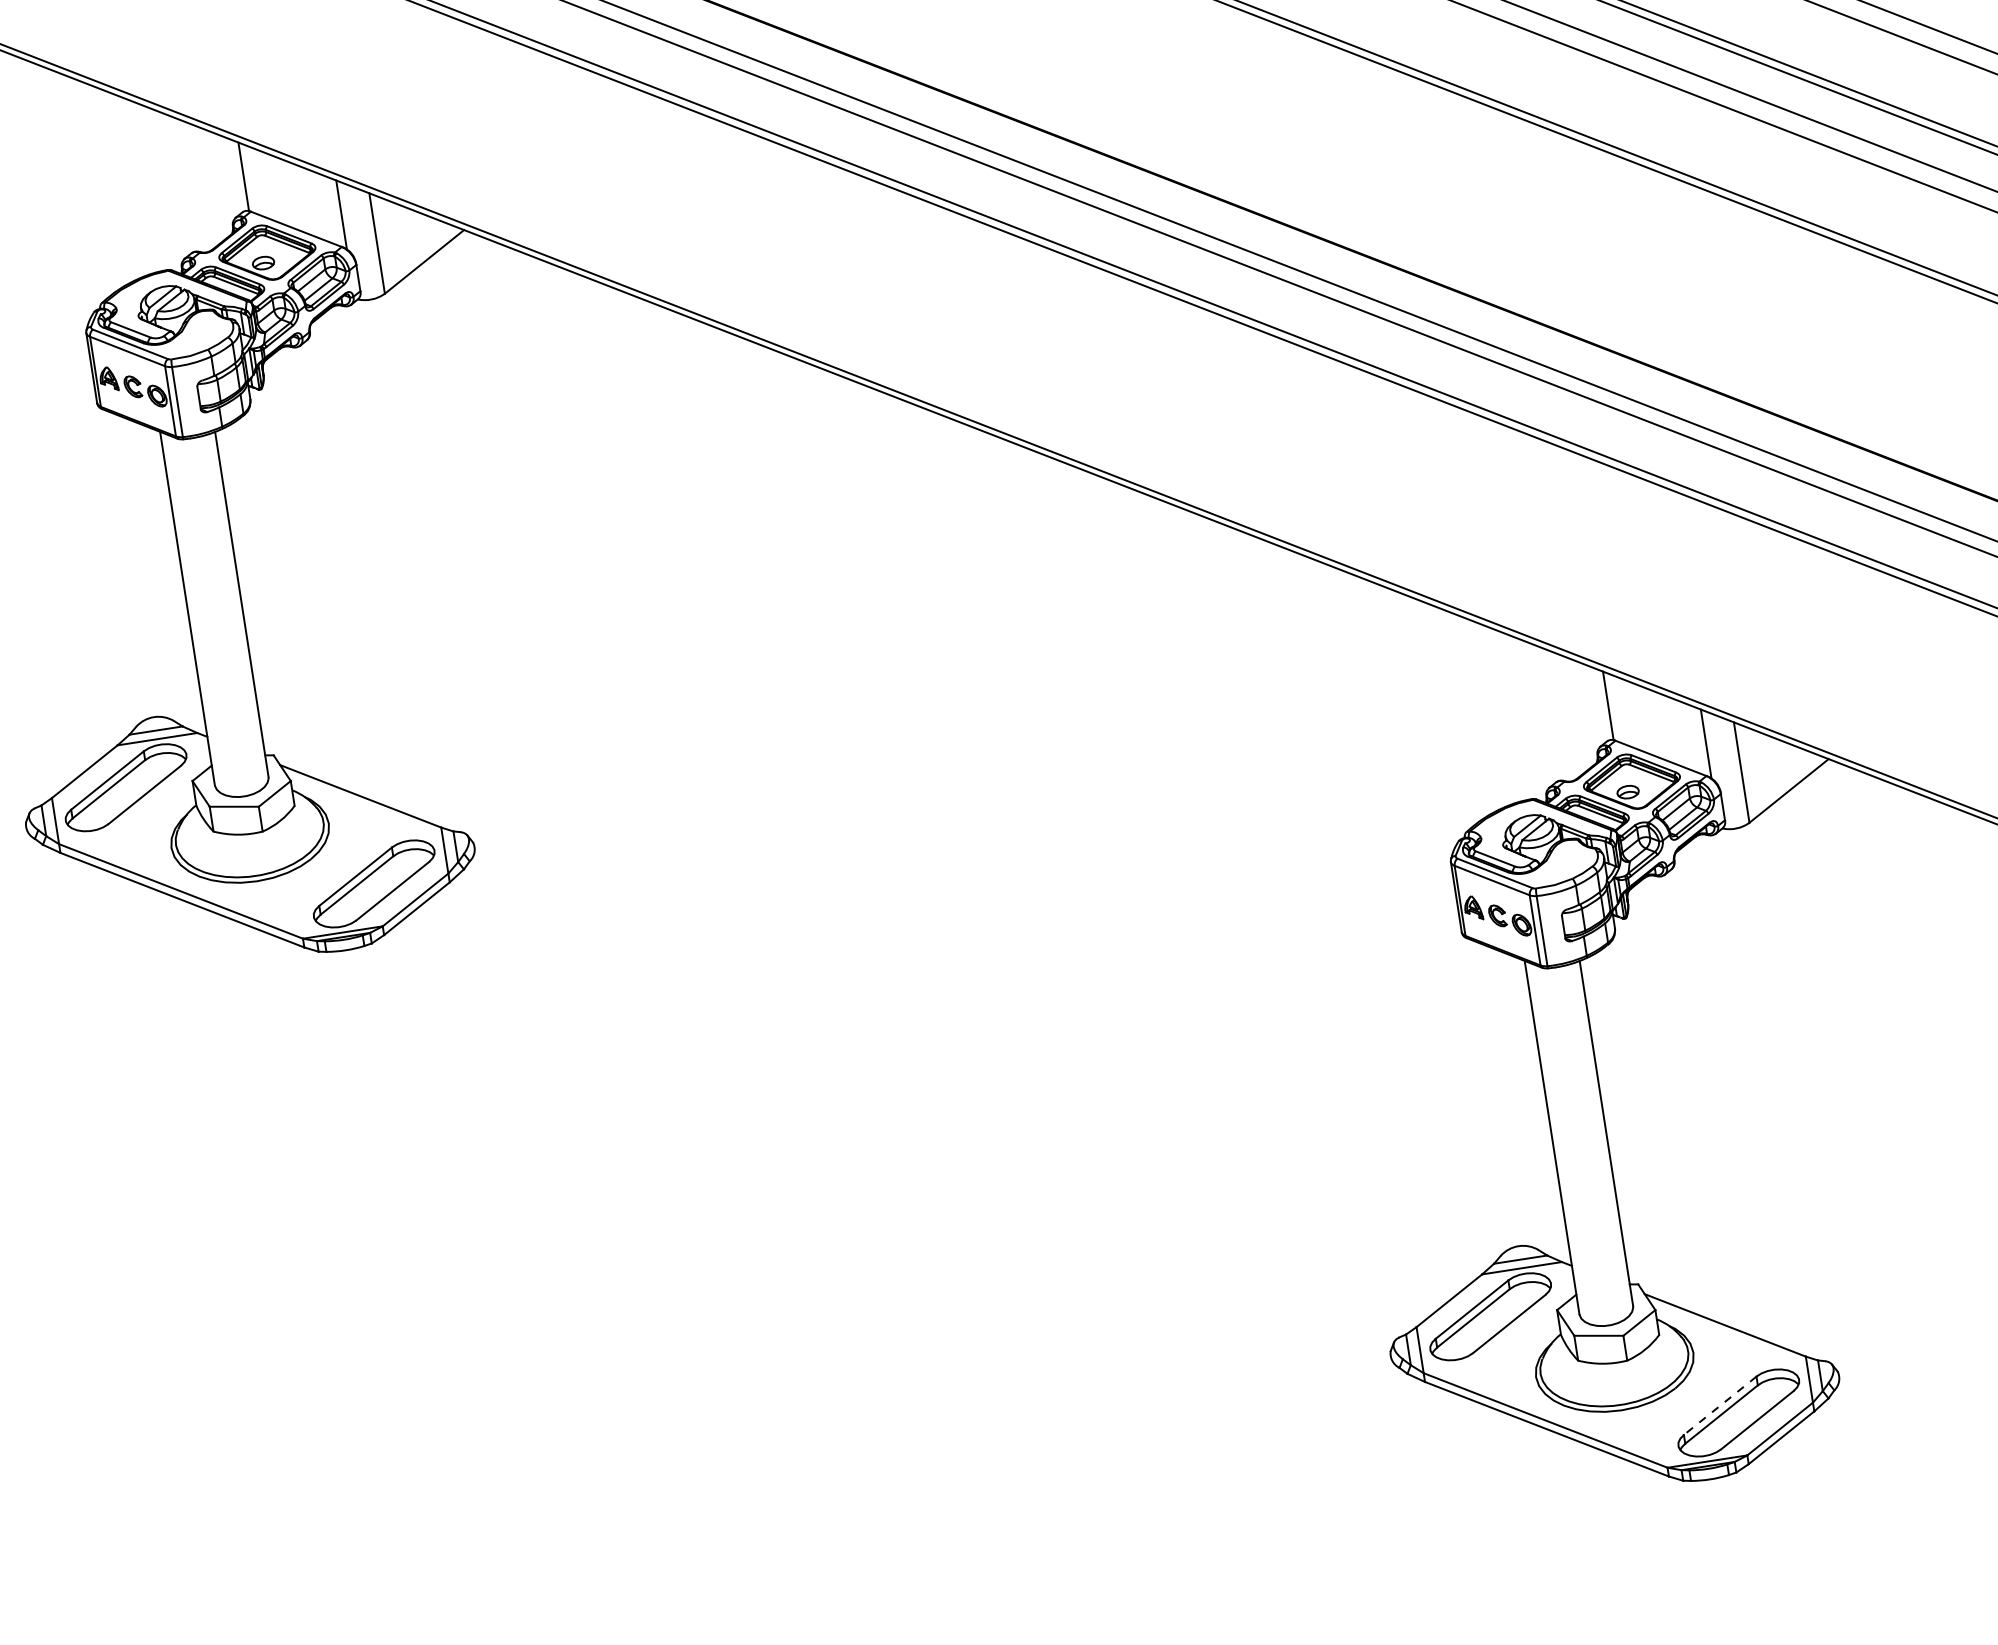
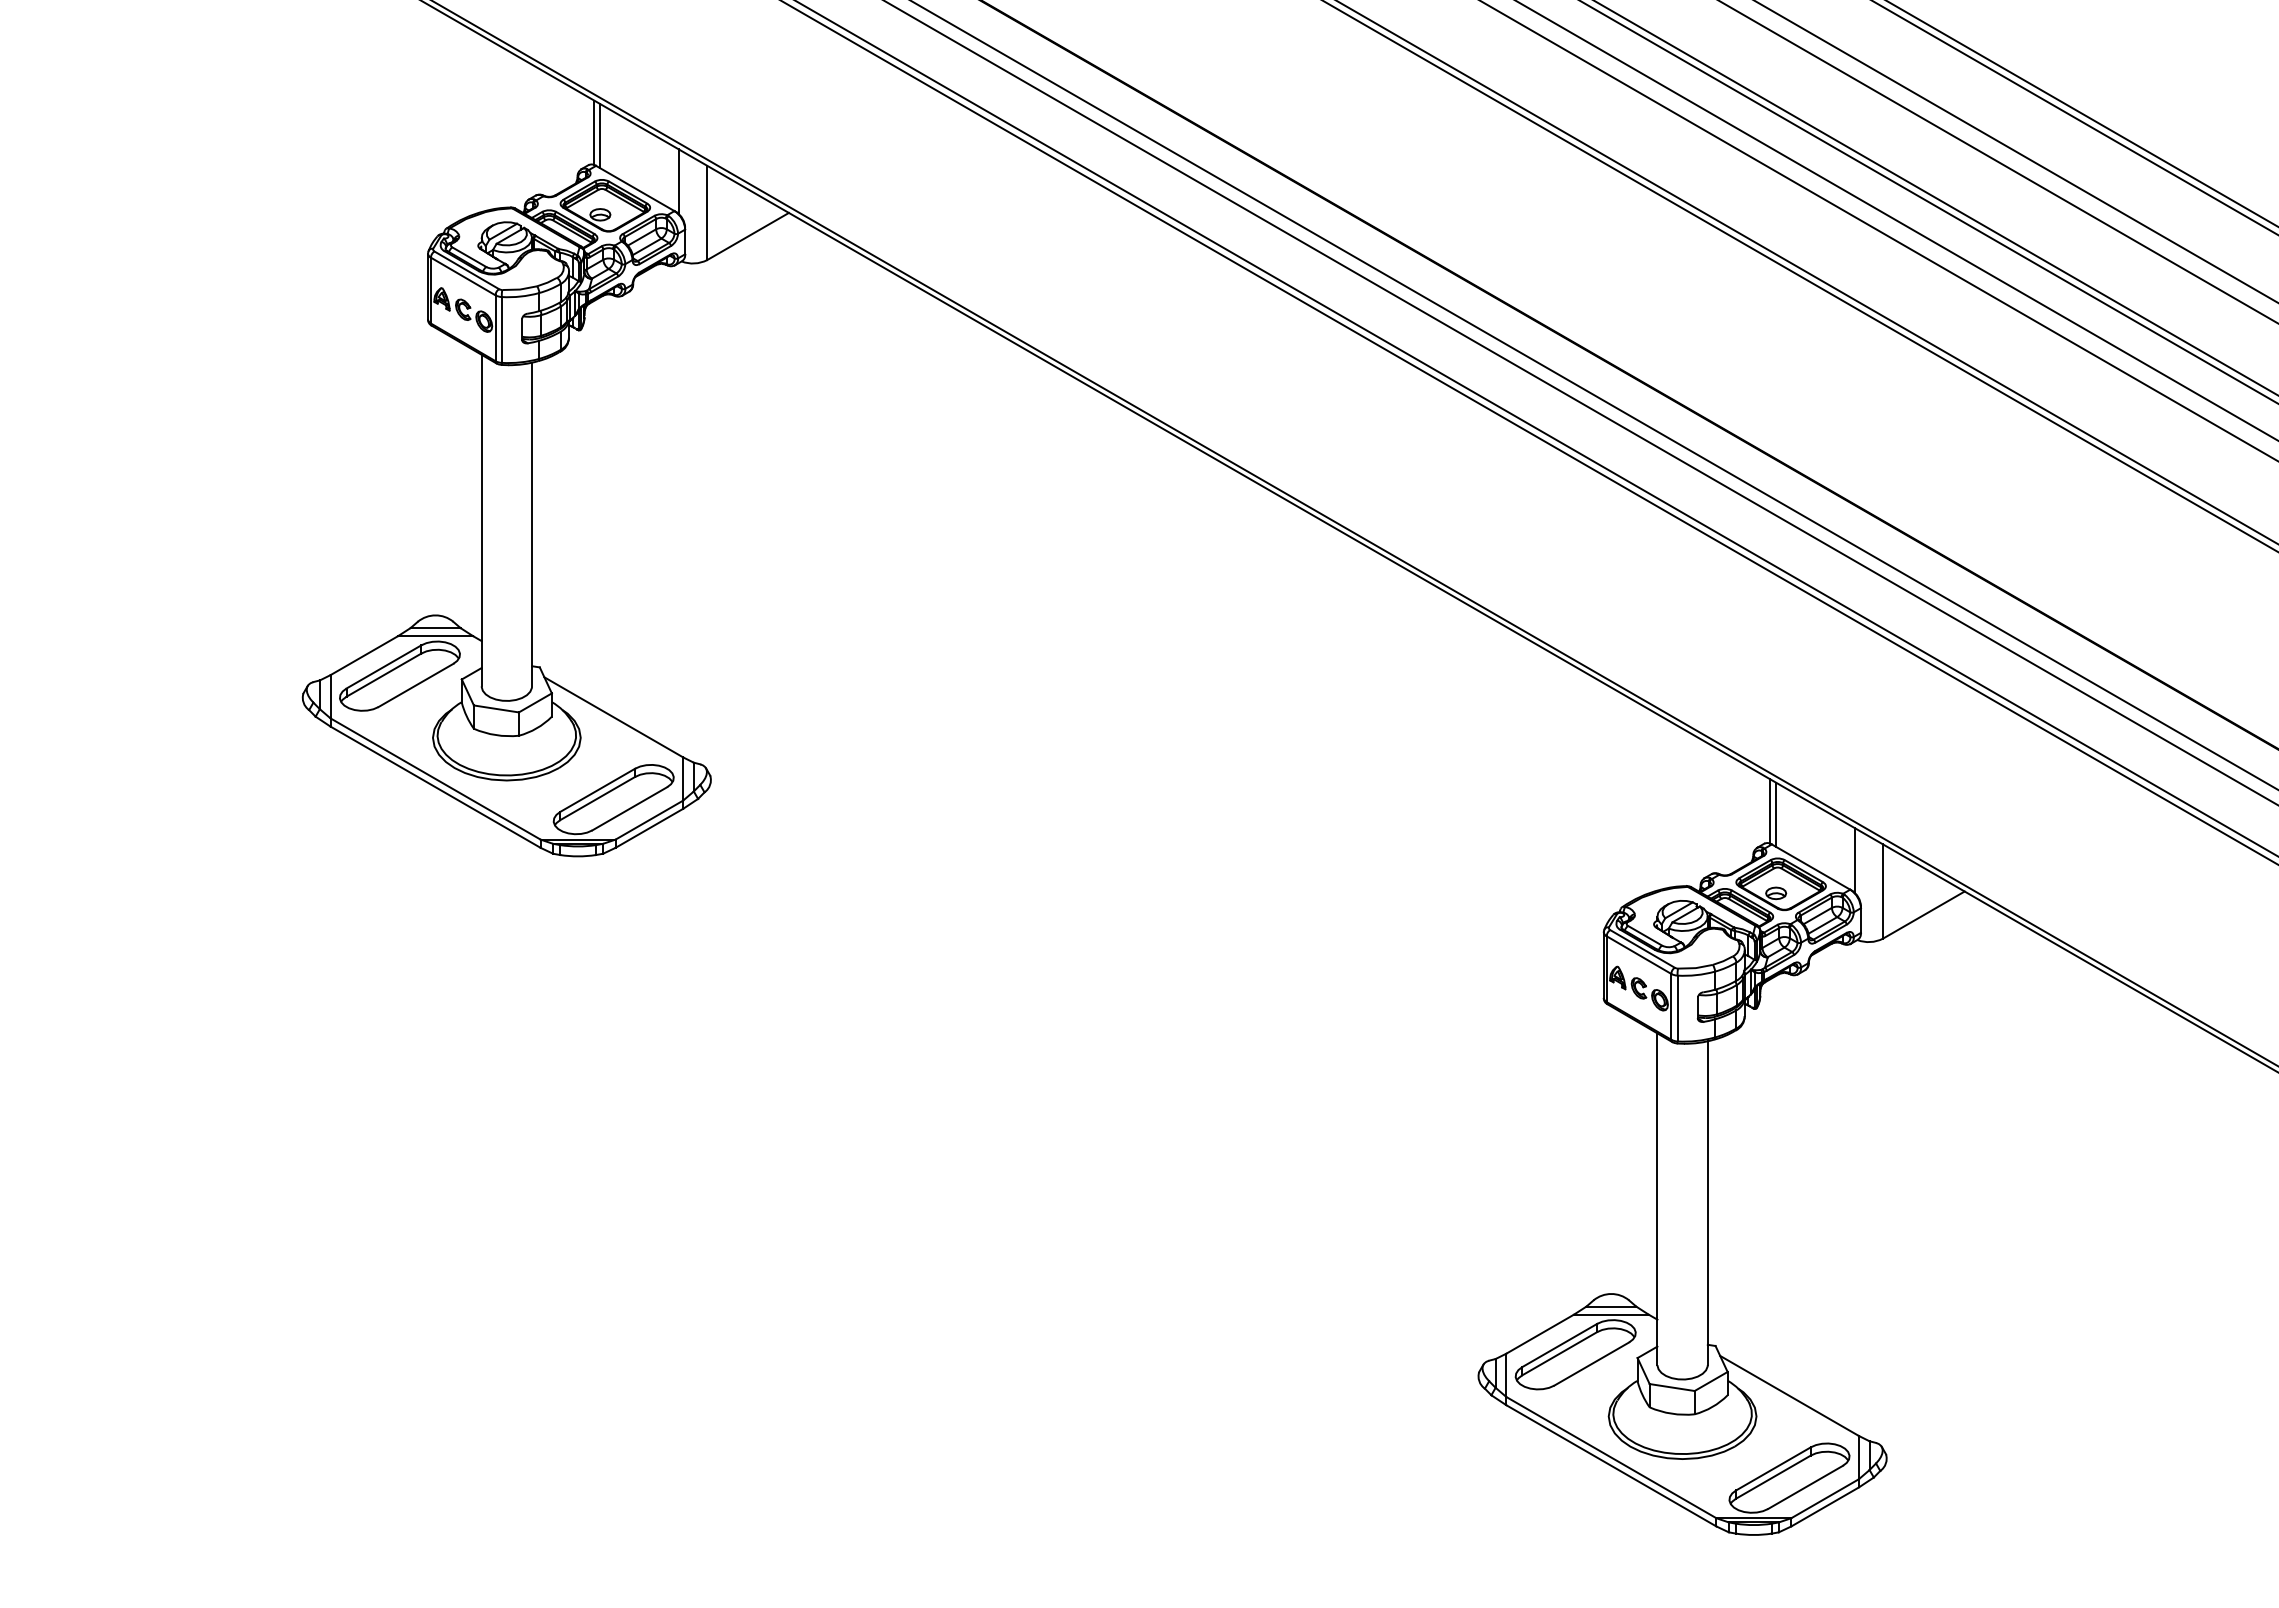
line: (250, 179) -> (600, 136), added
line: (1615, 708) -> (1776, 814), added
line: (1720, 1406) -> (1773, 1469), dashed -> solid

